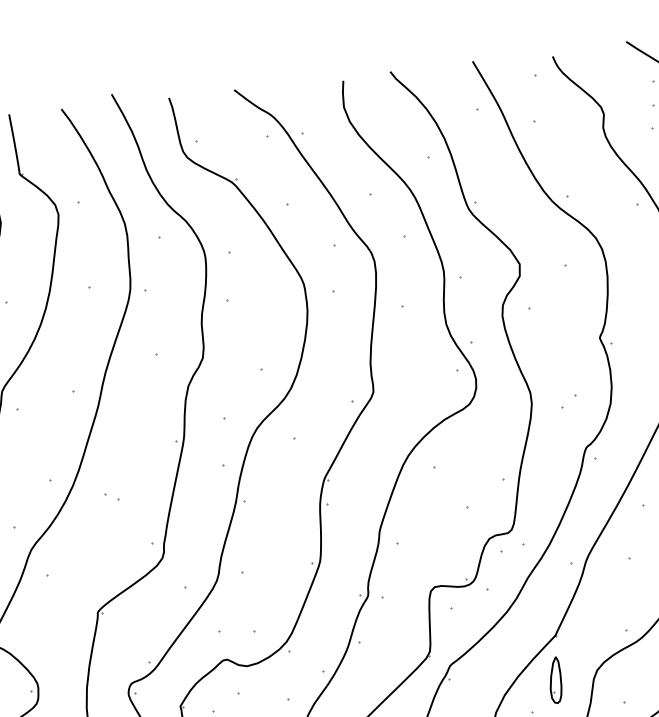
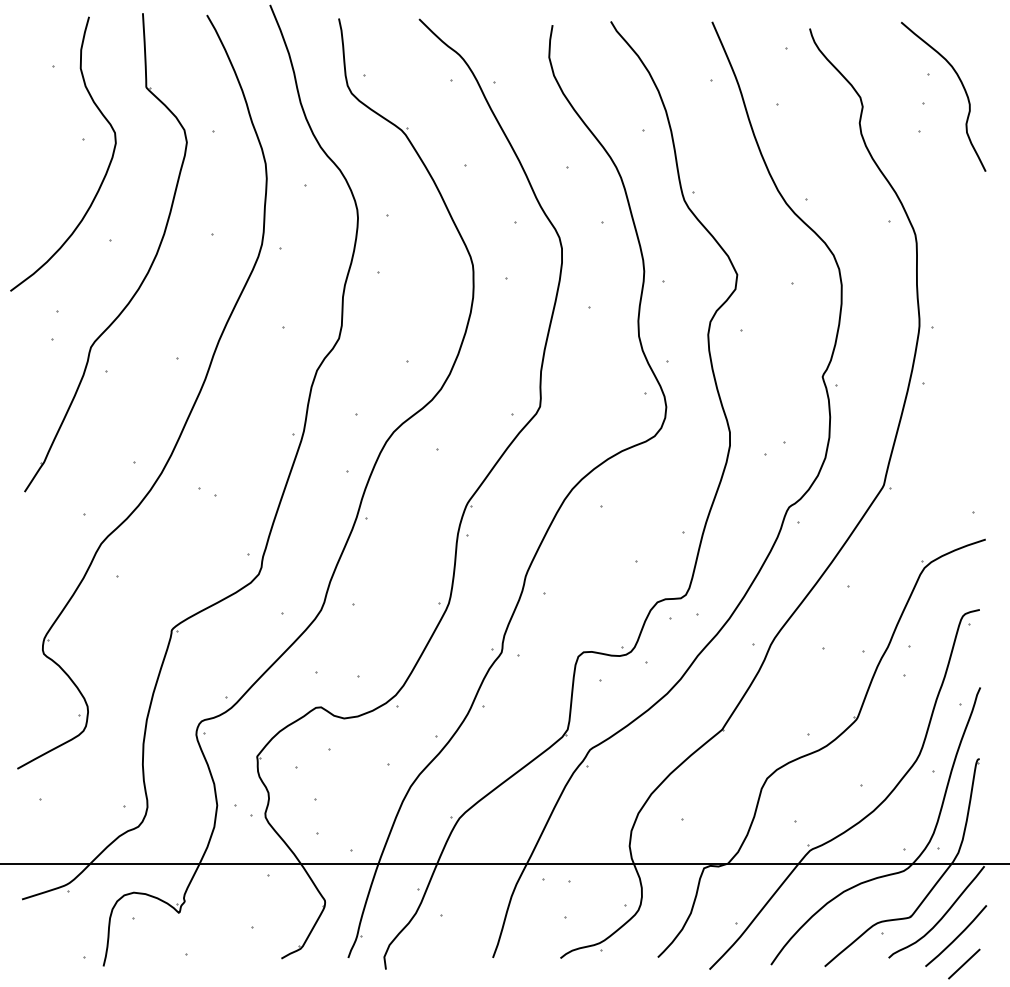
part: (555, 679) -> (715, 783), removed

